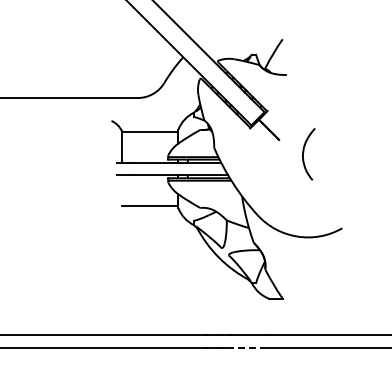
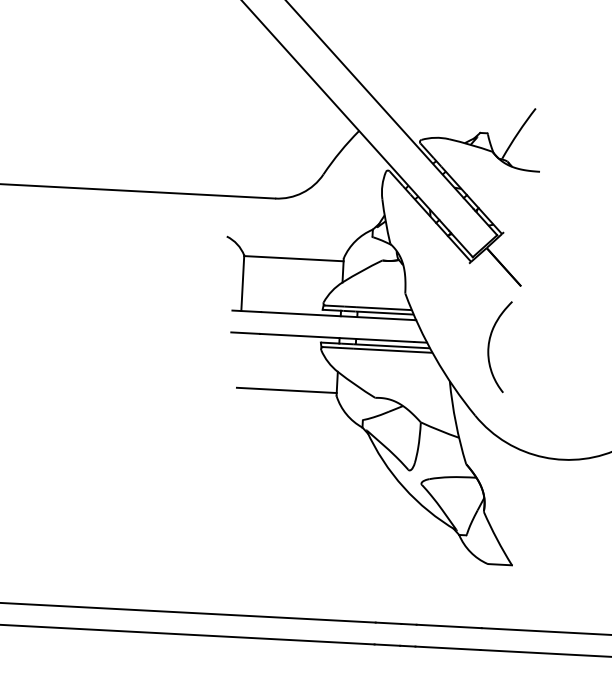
curve: (304, 152) -> (491, 343), moved
line: (248, 347) -> (447, 648), dashed -> solid

